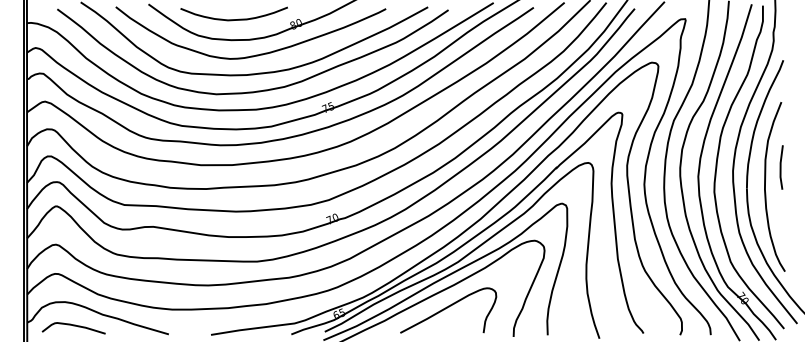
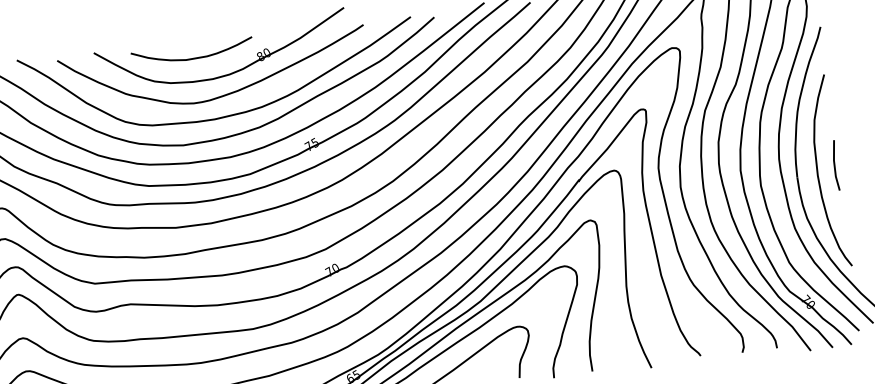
line: (781, 167) -> (835, 165), moved

